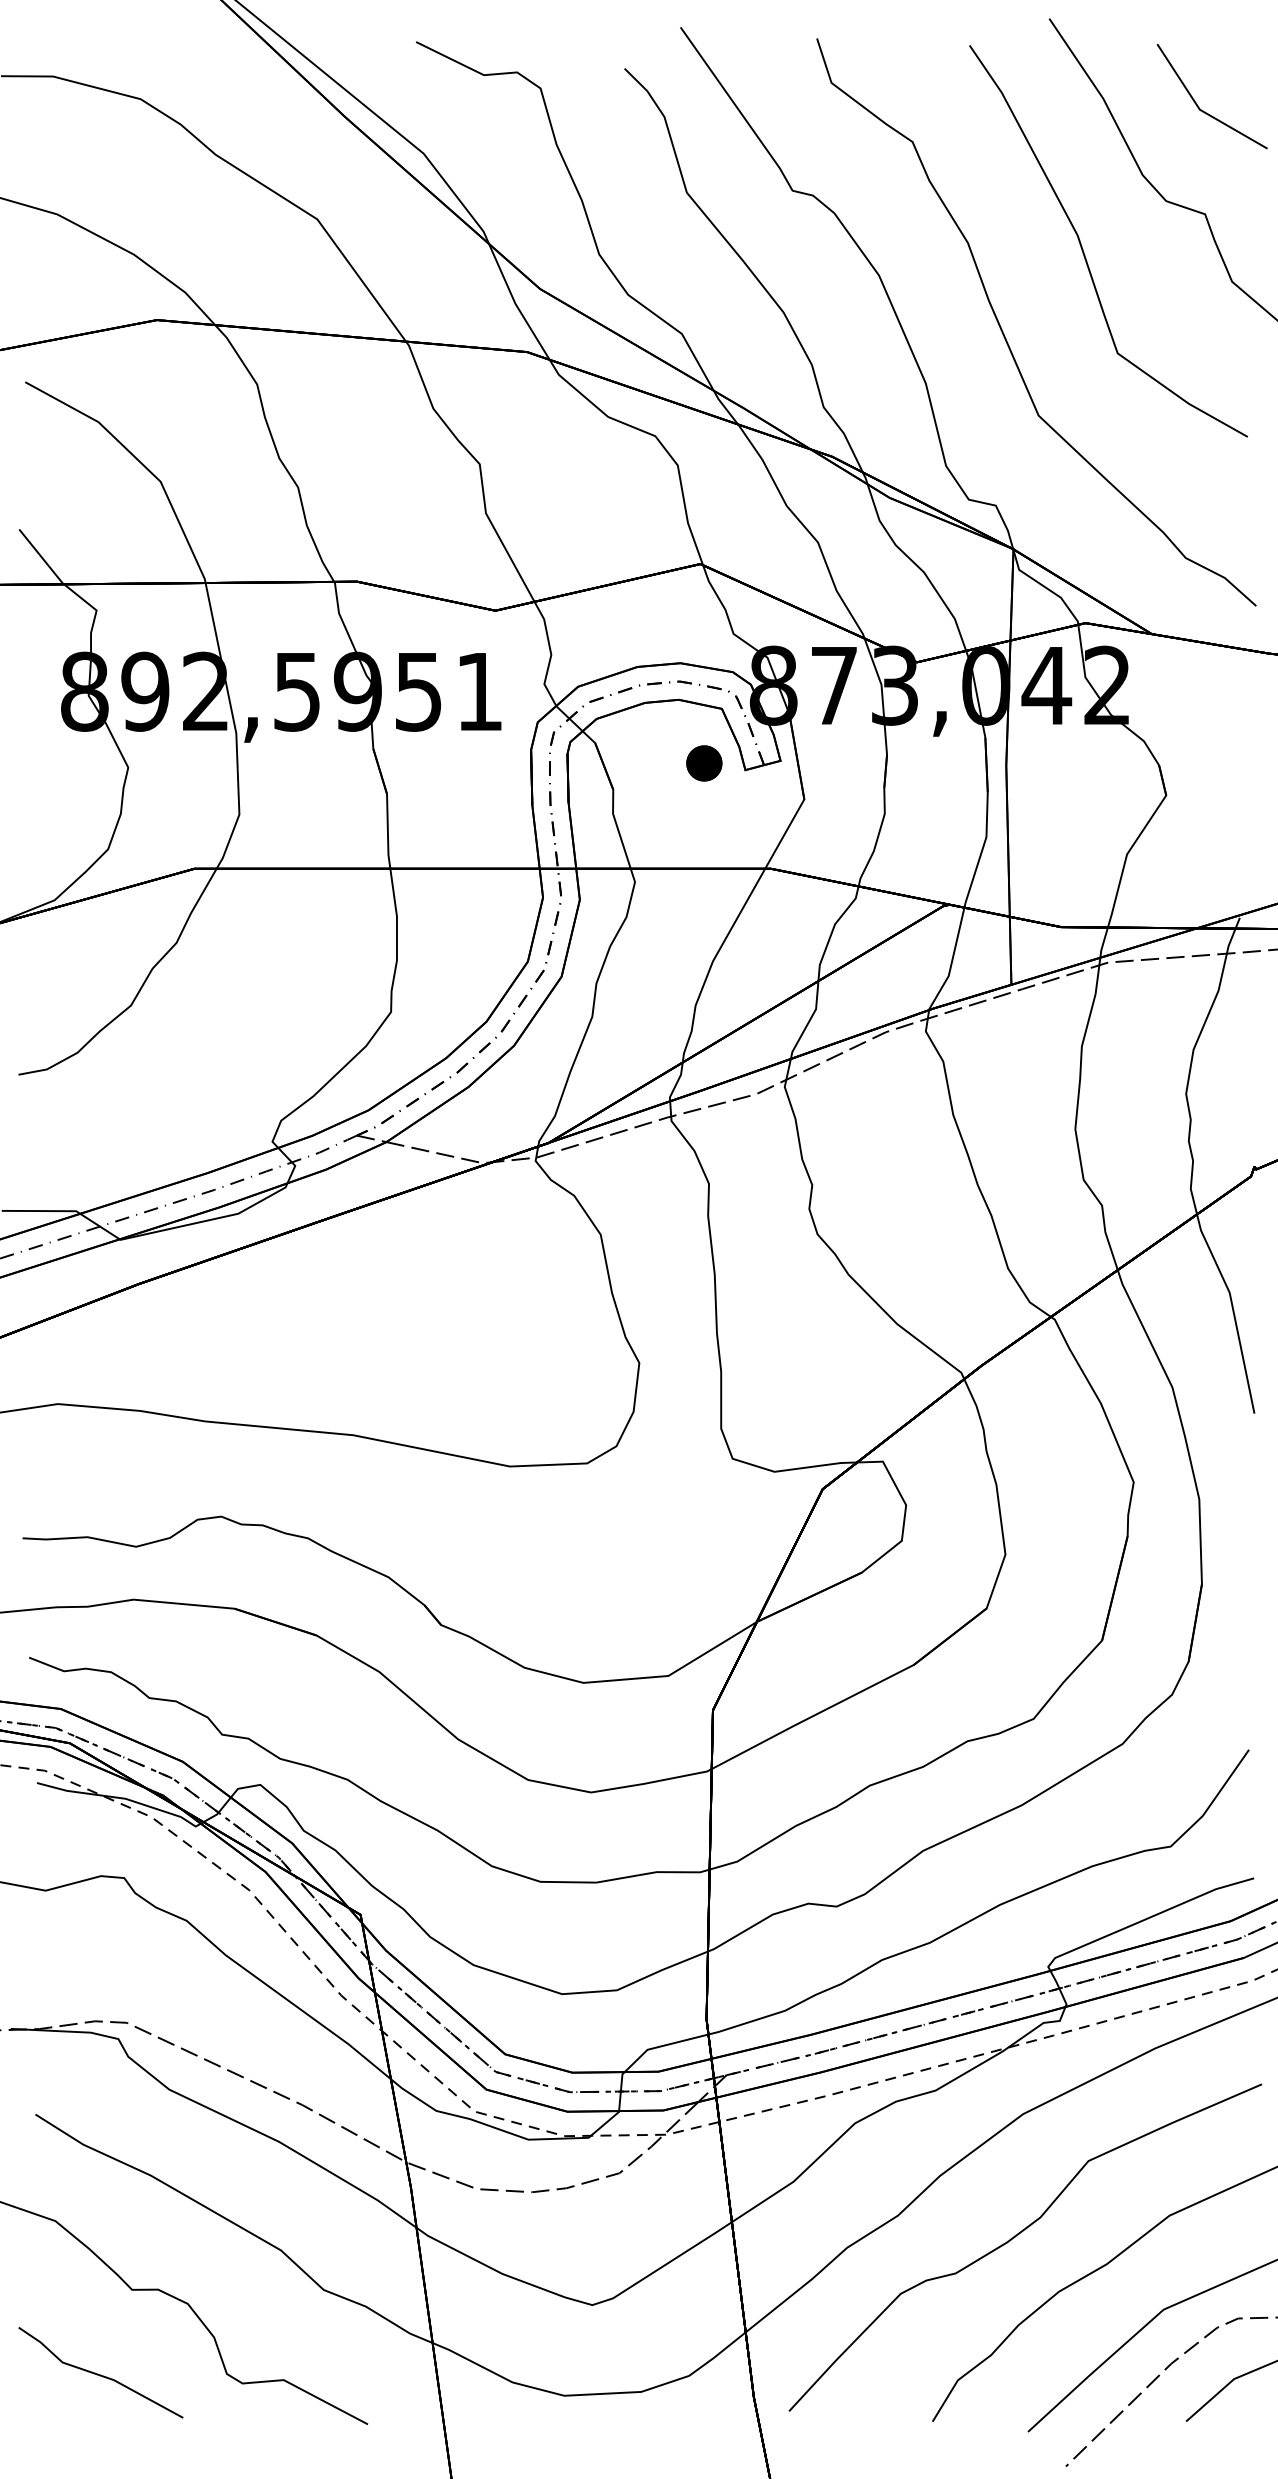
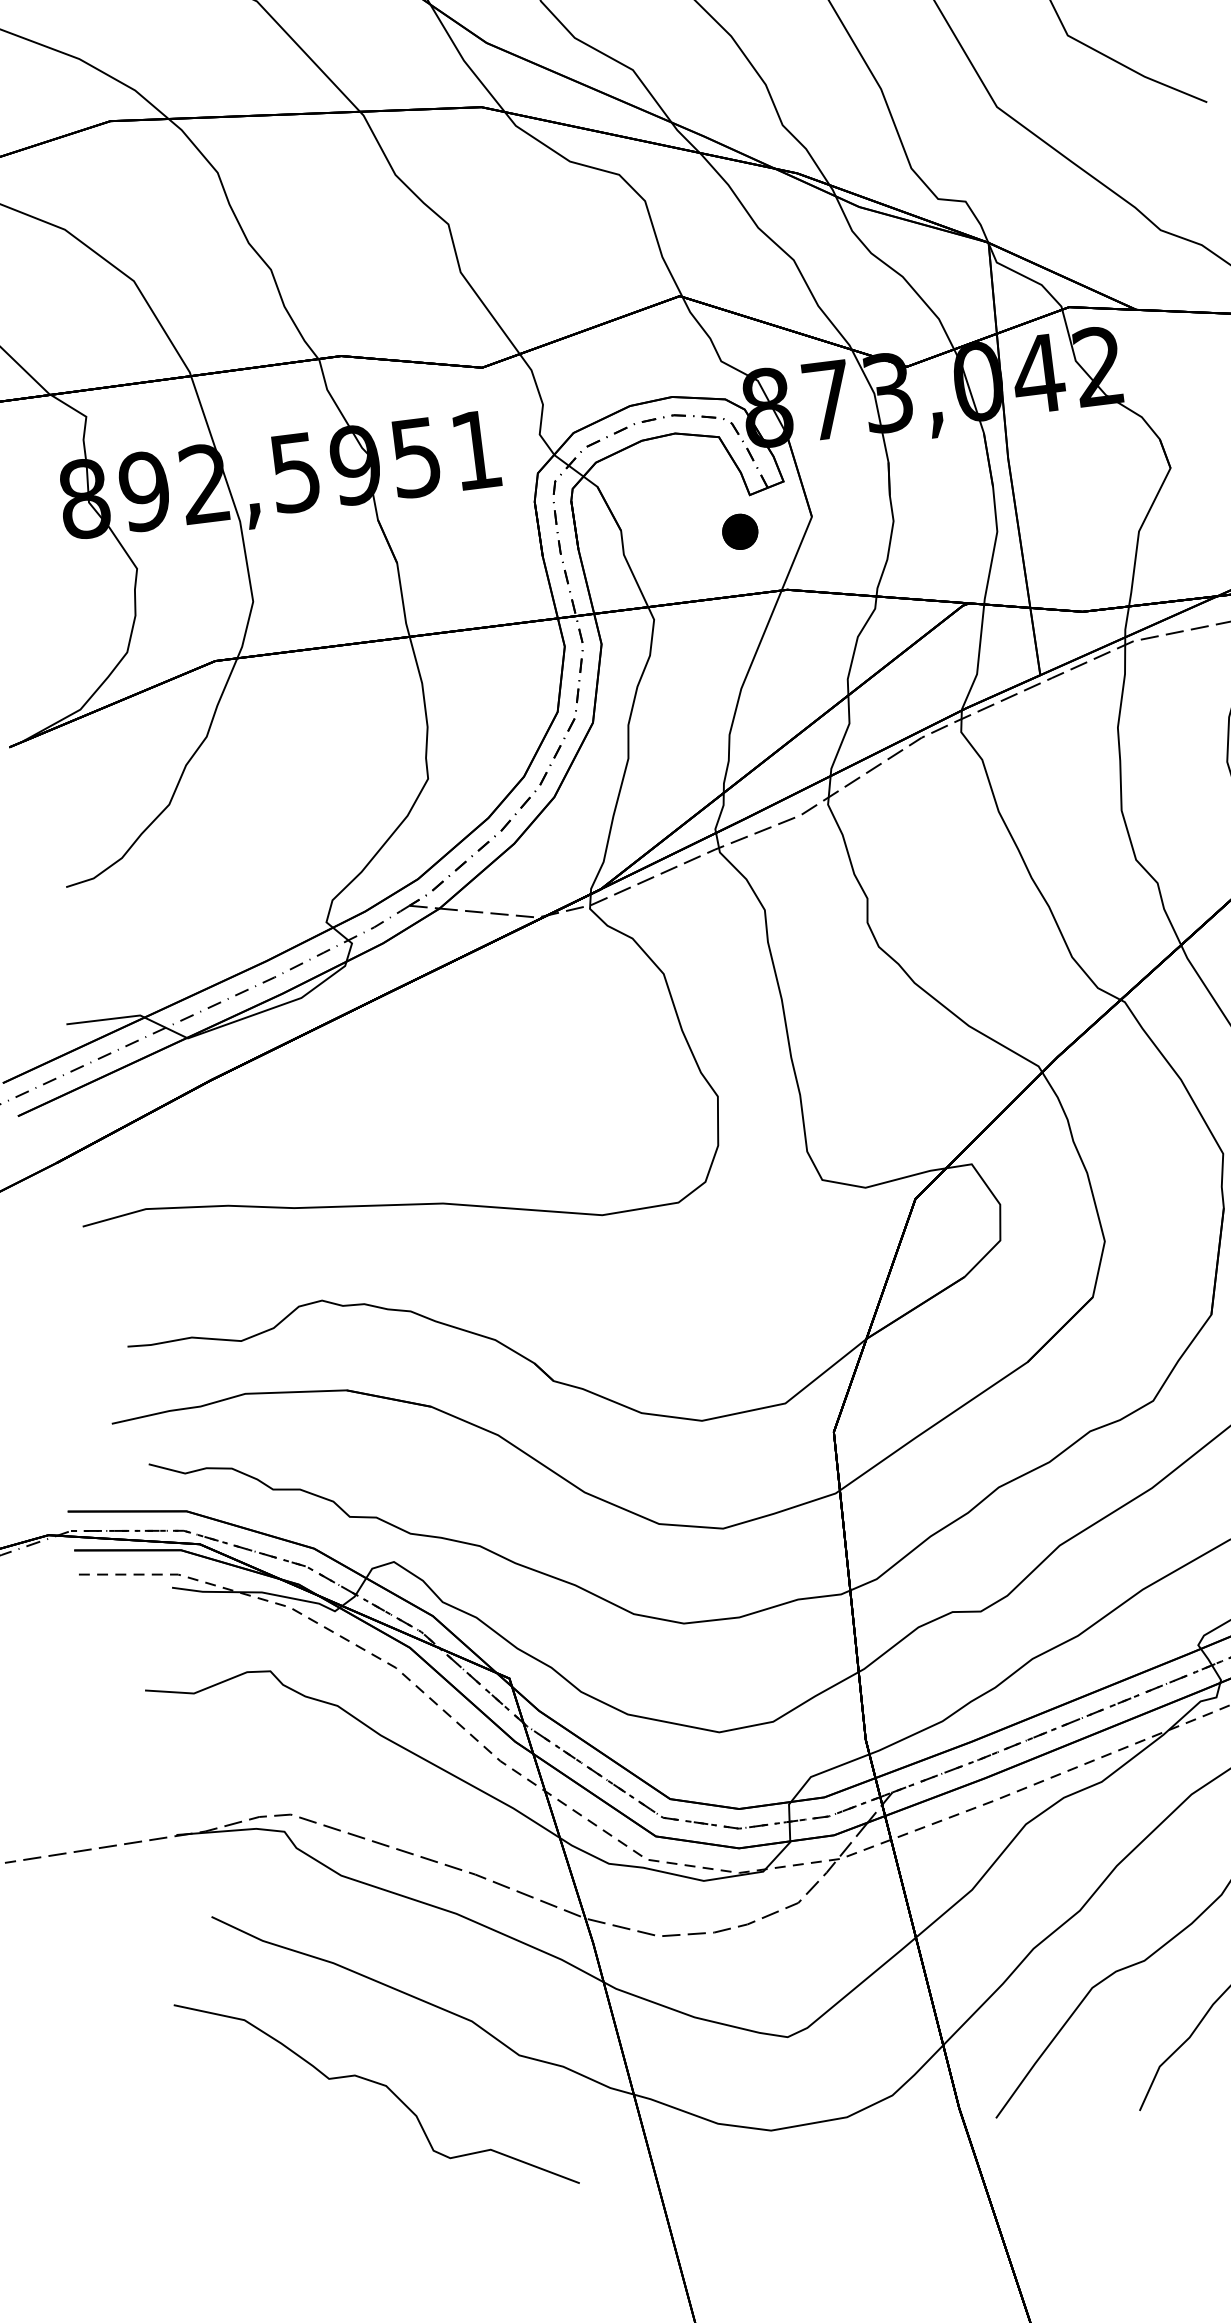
part: (704, 763) -> (740, 531), moved
line: (100, 2374) -> (308, 2166), removed

